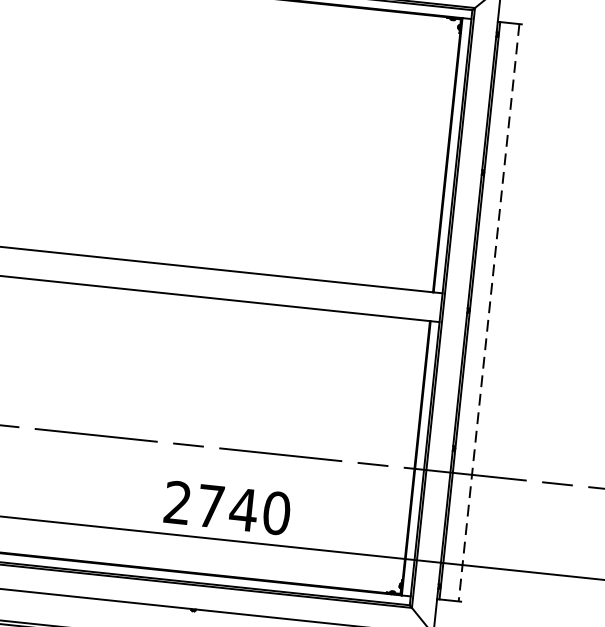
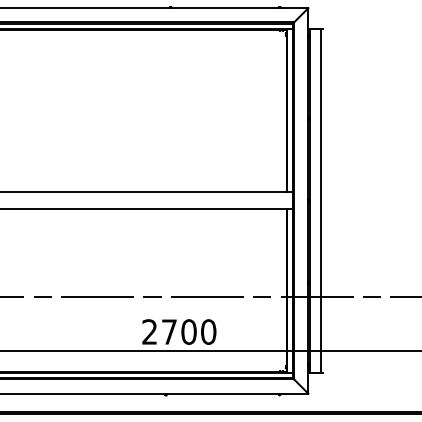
line: (489, 312) -> (321, 200), dashed -> solid
text: (242, 508) -> (188, 331), 2740 -> 2700

